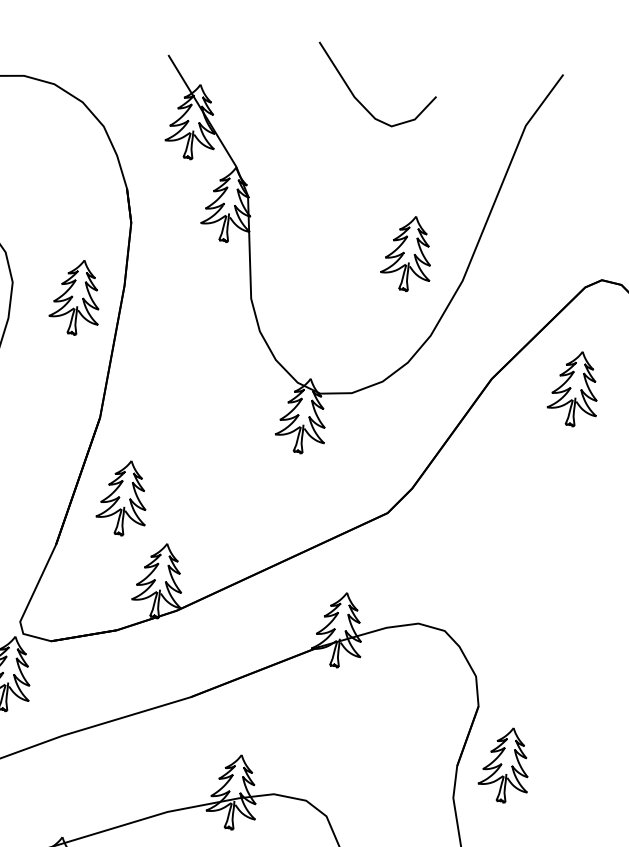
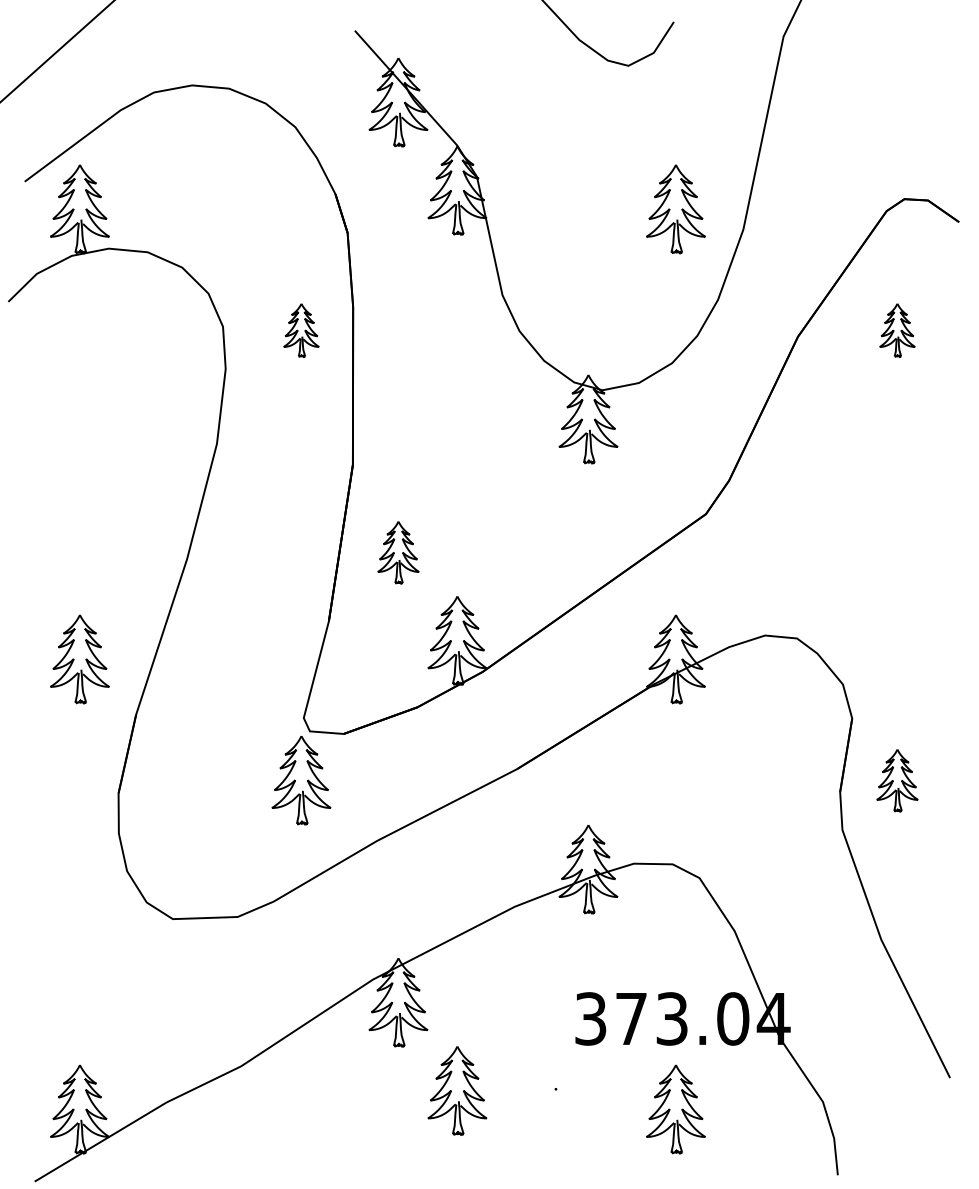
part: (77, 297) -> (301, 330), size x0.6
part: (575, 388) -> (897, 330), size x0.6
part: (124, 497) -> (398, 552), size x0.7
part: (506, 765) -> (897, 780), size x0.7

